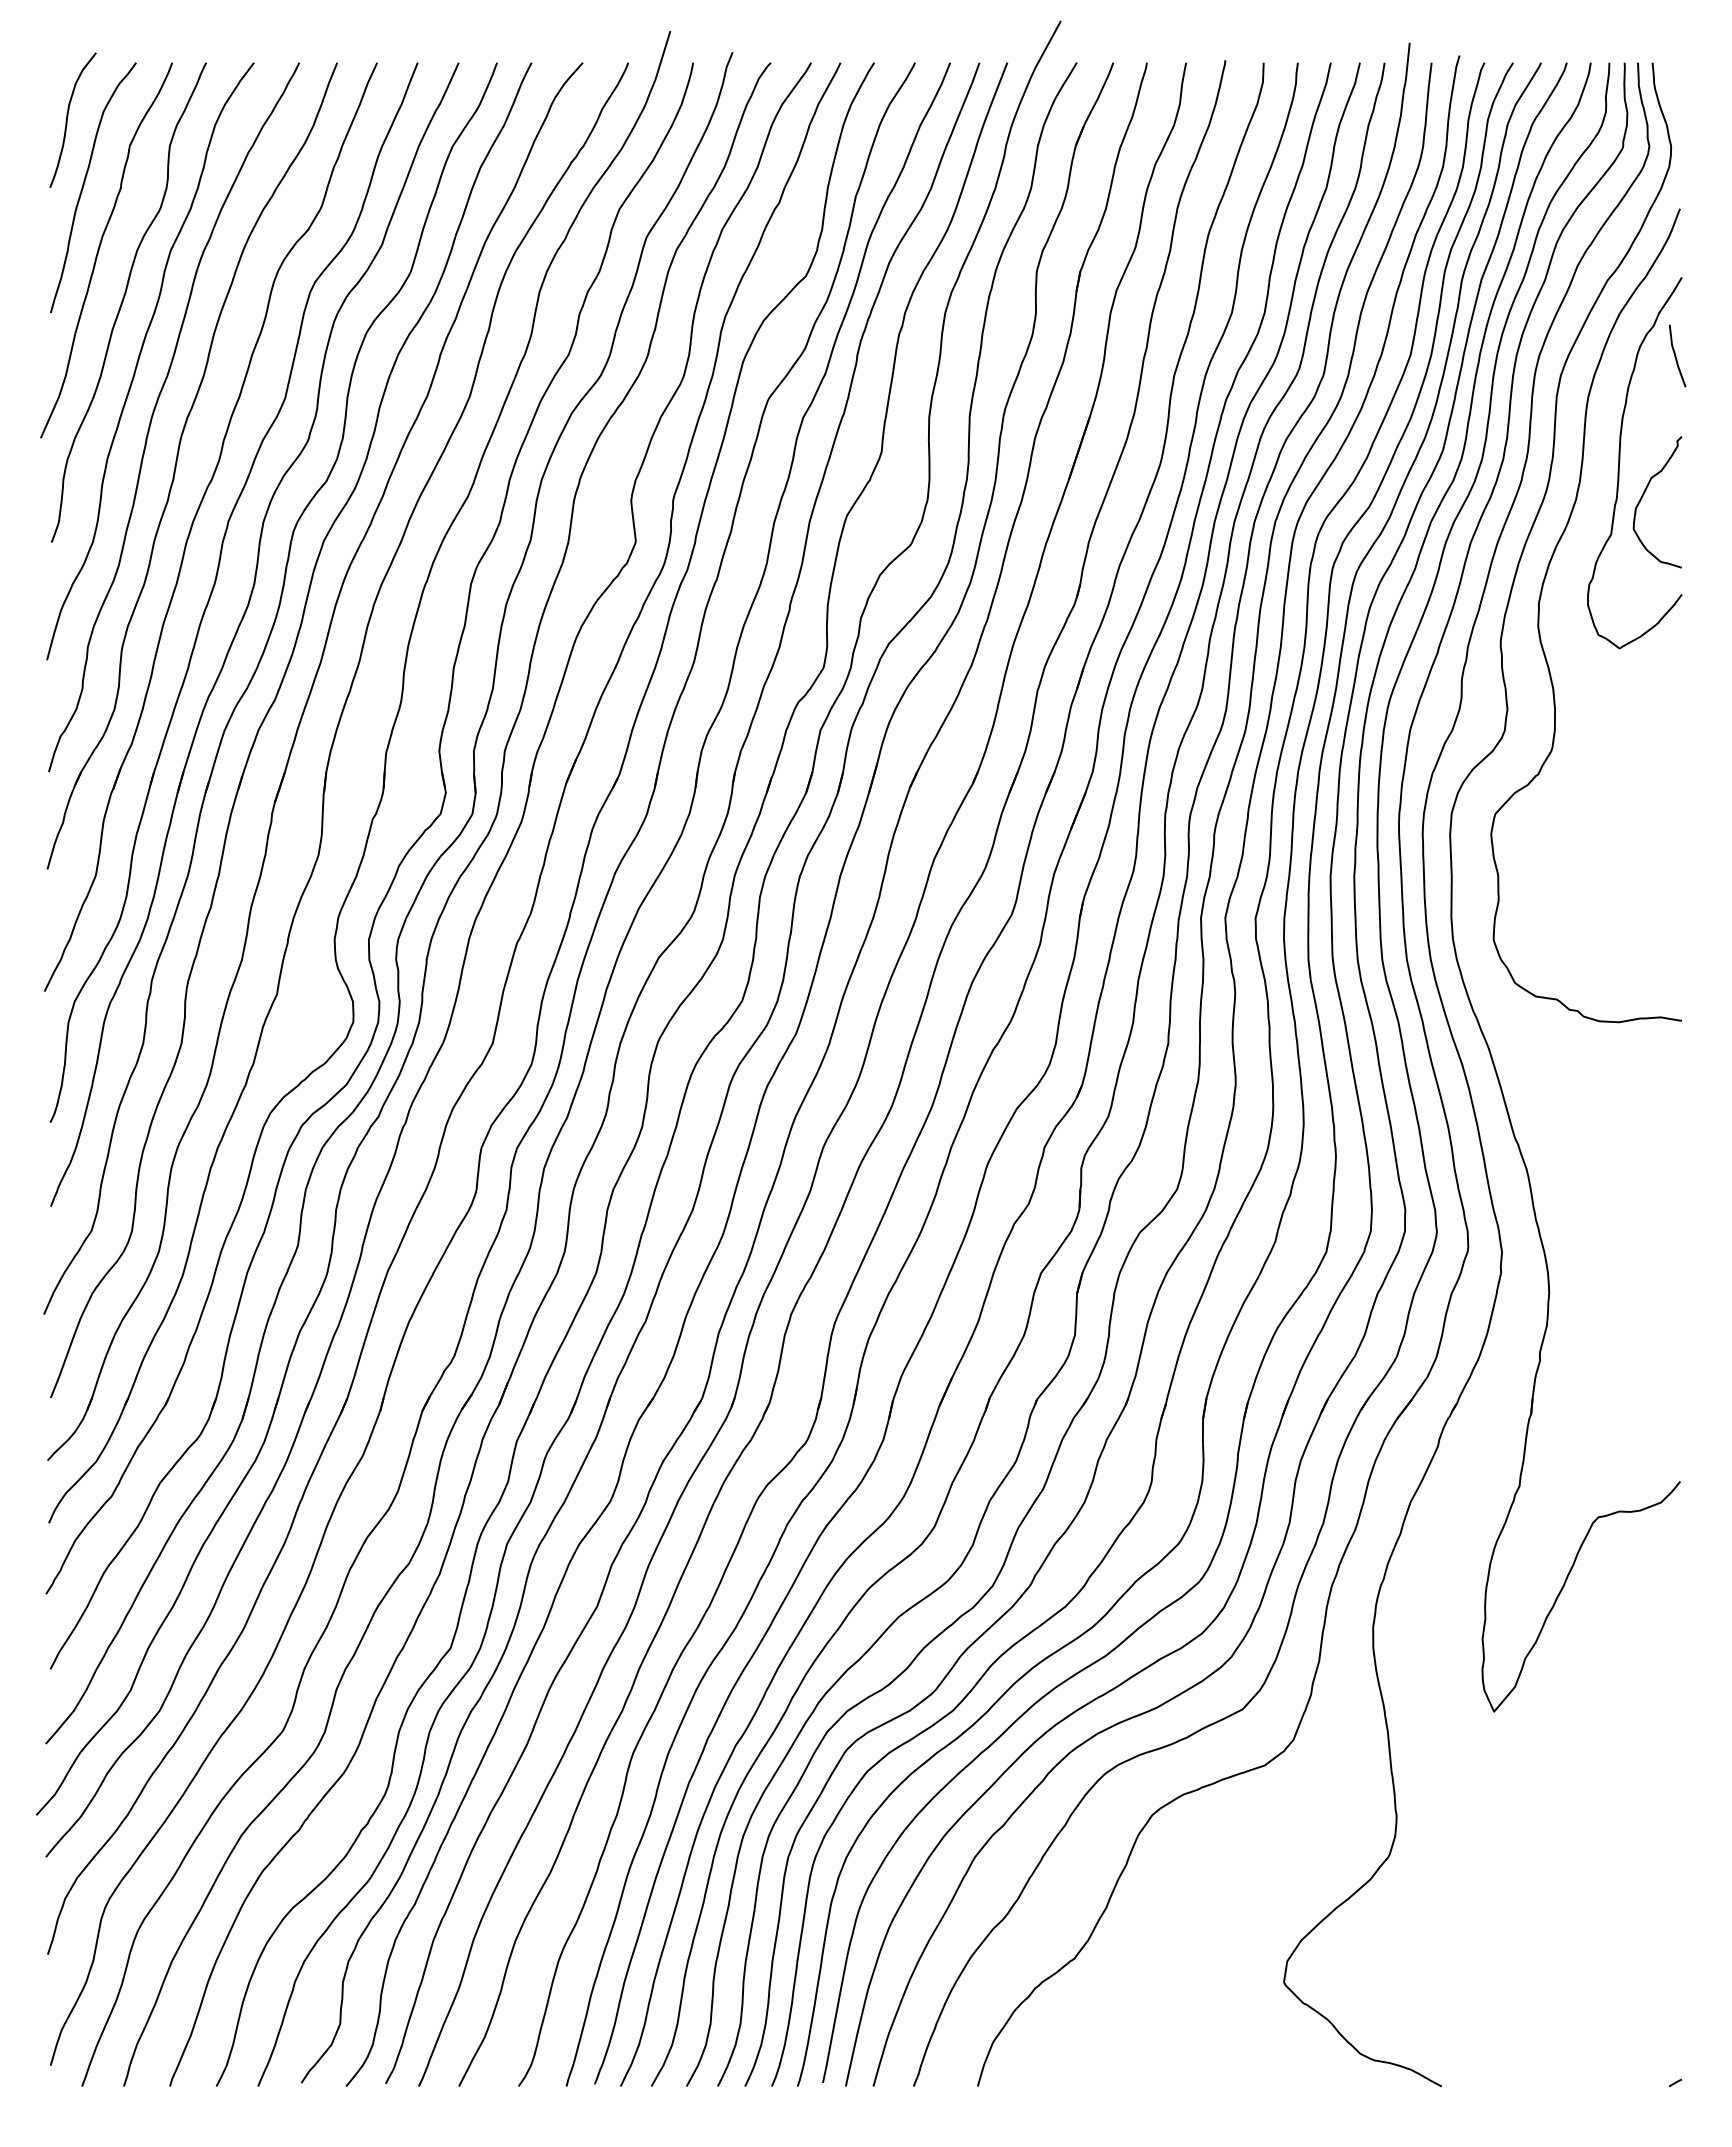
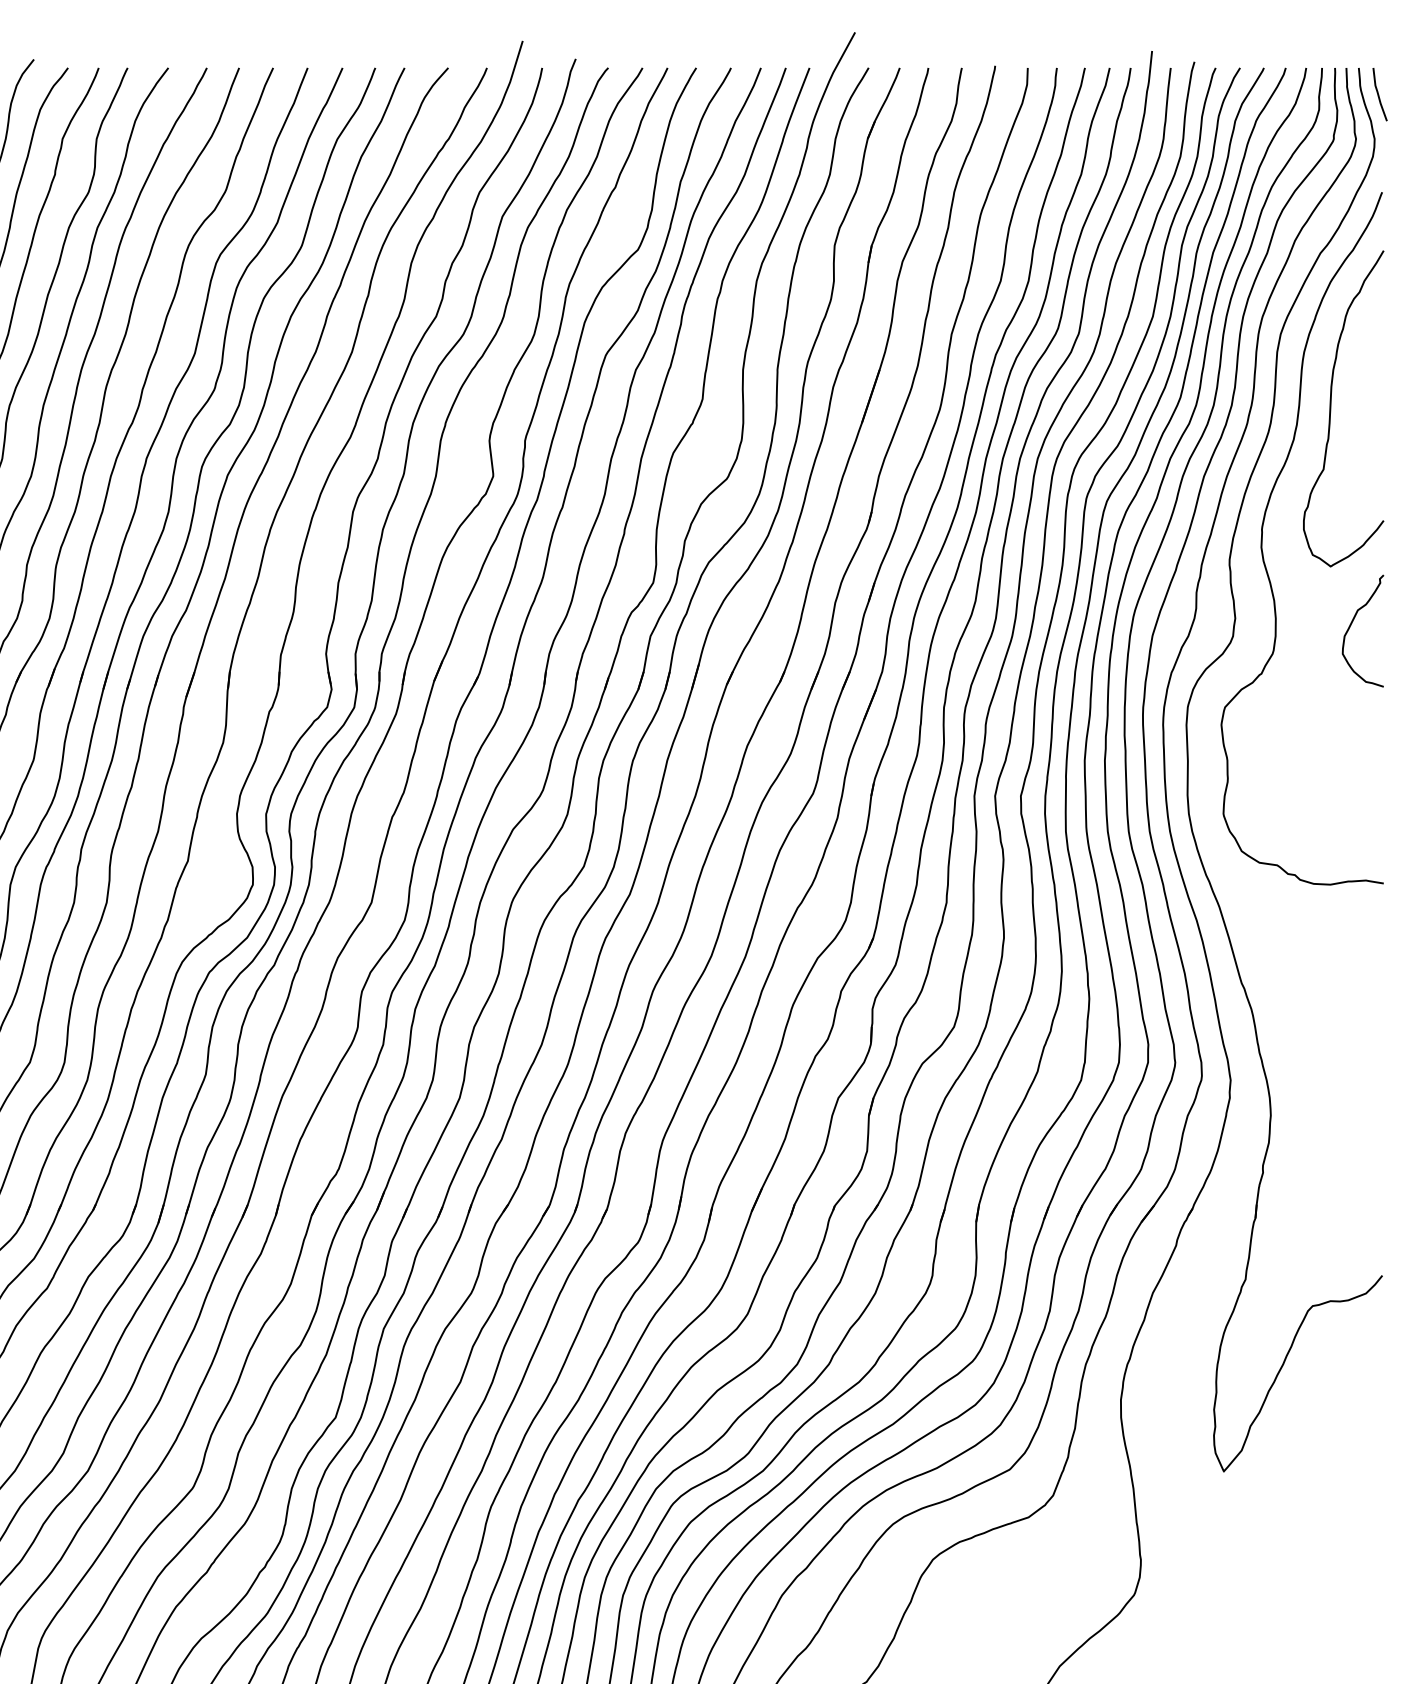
line: (1676, 355) -> (1379, 94), moved
curve: (1643, 496) -> (1351, 626), moved

